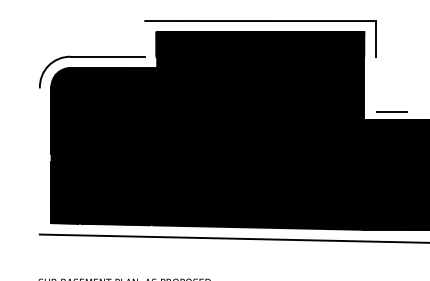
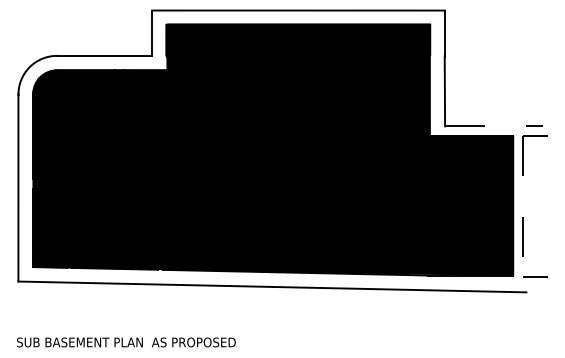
line: (145, 38) -> (152, 32), added
line: (375, 84) -> (444, 90), added
line: (39, 160) -> (18, 187), added

